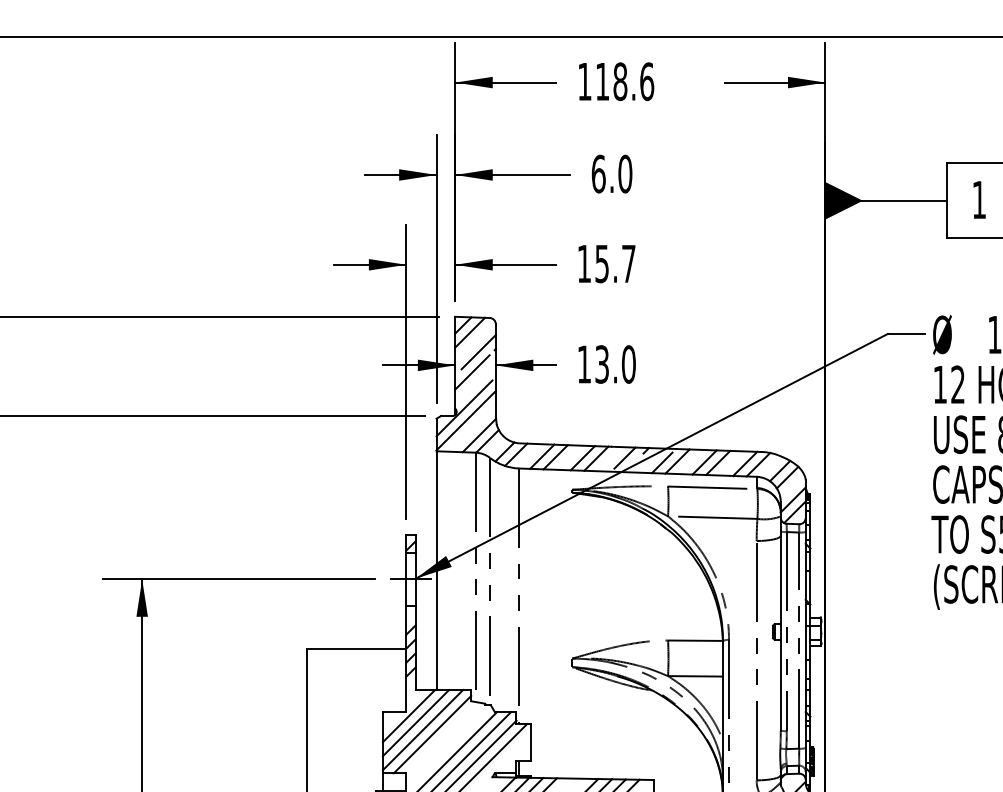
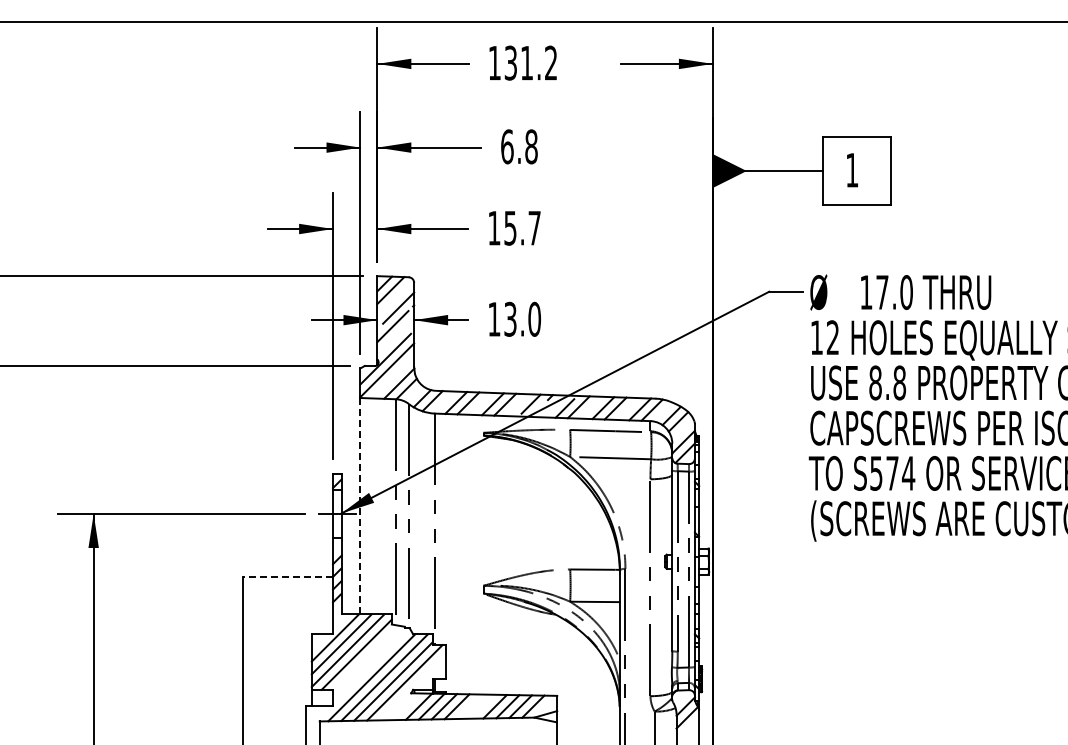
text: (624, 81) -> (530, 62), 118.6 -> 131.2
text: (625, 173) -> (531, 146), 6.0 -> 6.8
line: (436, 571) -> (360, 506), solid -> dashed
line: (357, 649) -> (288, 577), solid -> dashed

